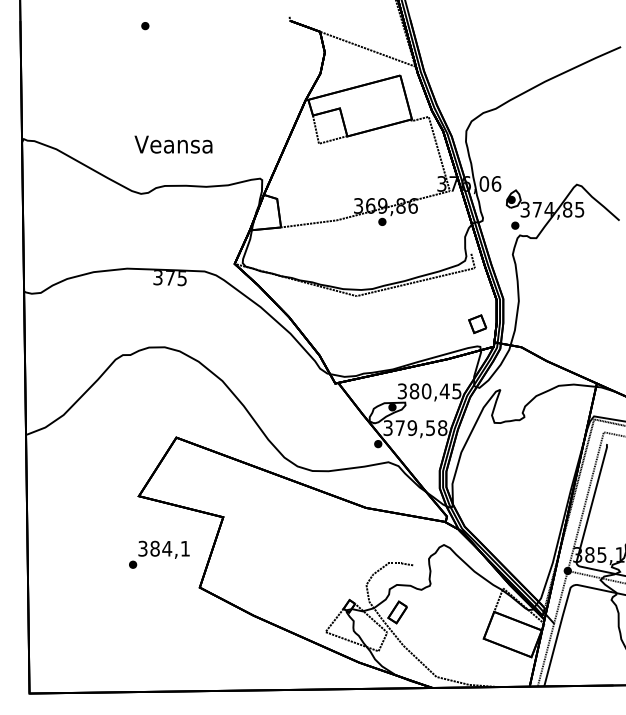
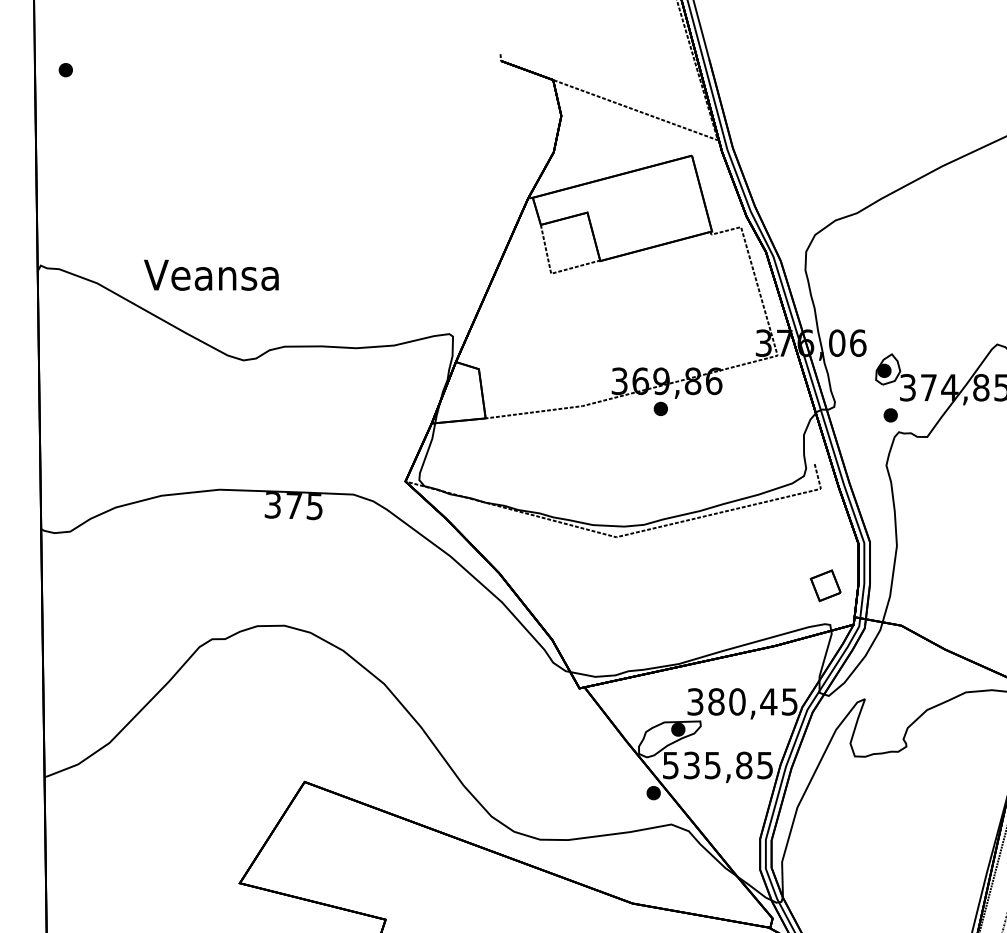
part: (145, 26) -> (66, 70), moved
text: (173, 144) -> (211, 274), moved
text: (415, 428) -> (718, 766), 379,58 -> 535,85

